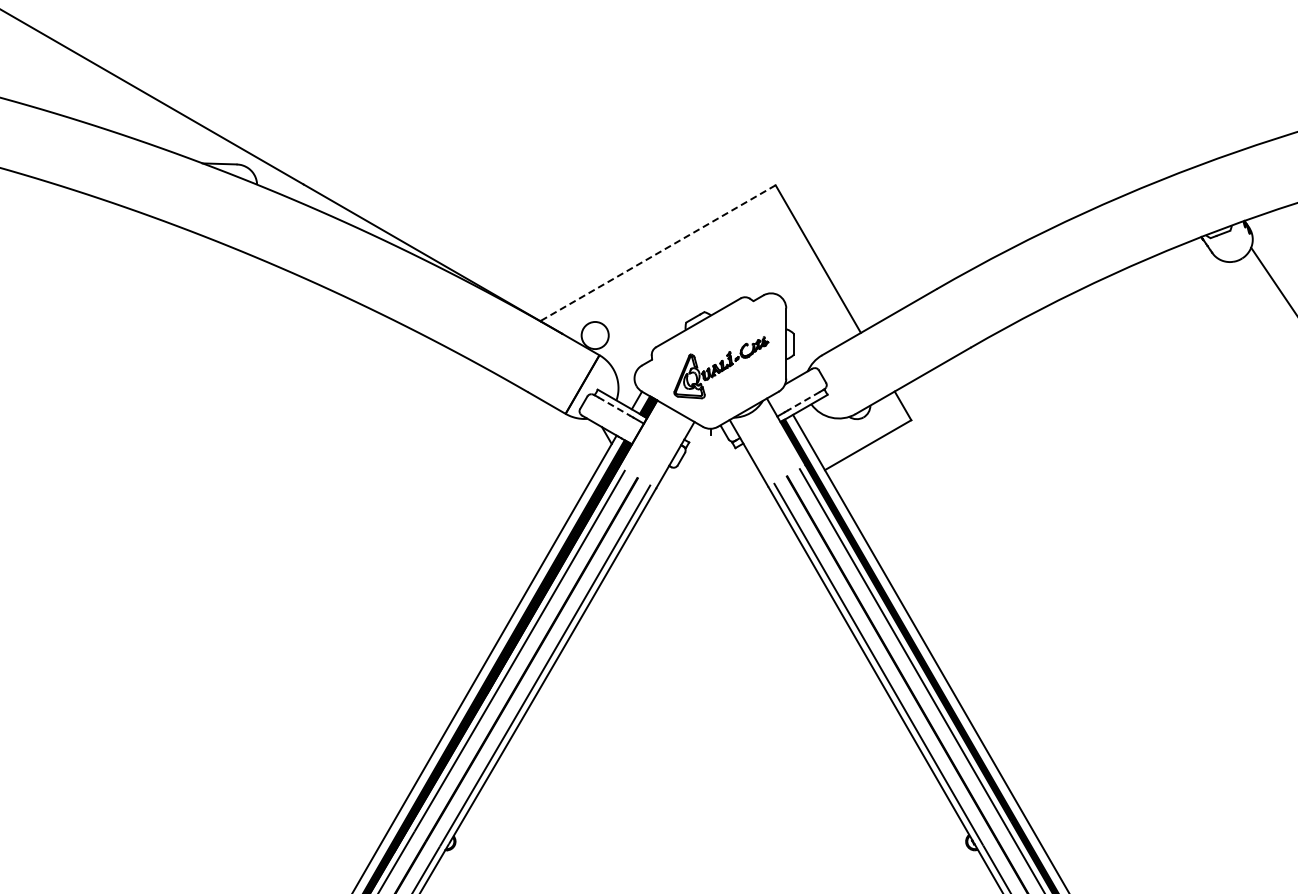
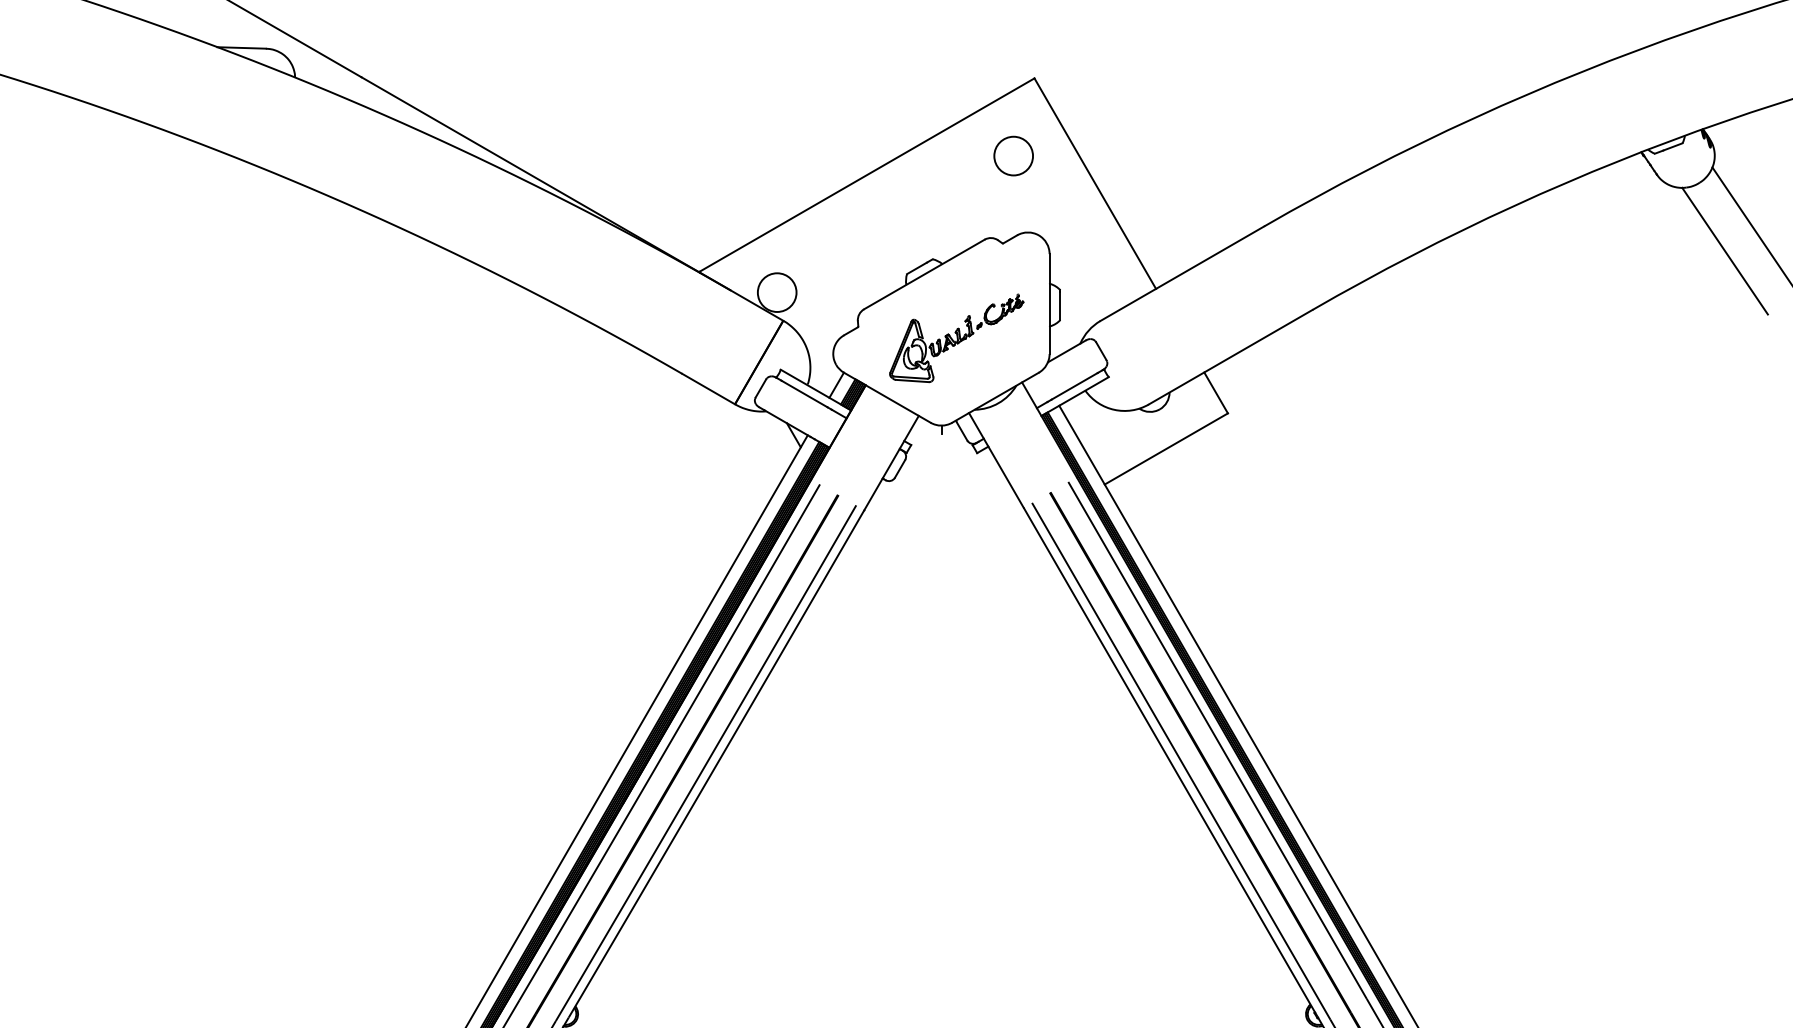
circle: (760, 239) -> (1012, 155), added
line: (658, 253) -> (867, 175), dashed -> solid
line: (1259, 306) -> (1724, 251), added
line: (803, 401) -> (1074, 386), dashed -> solid
line: (614, 406) -> (804, 393), dashed -> solid

